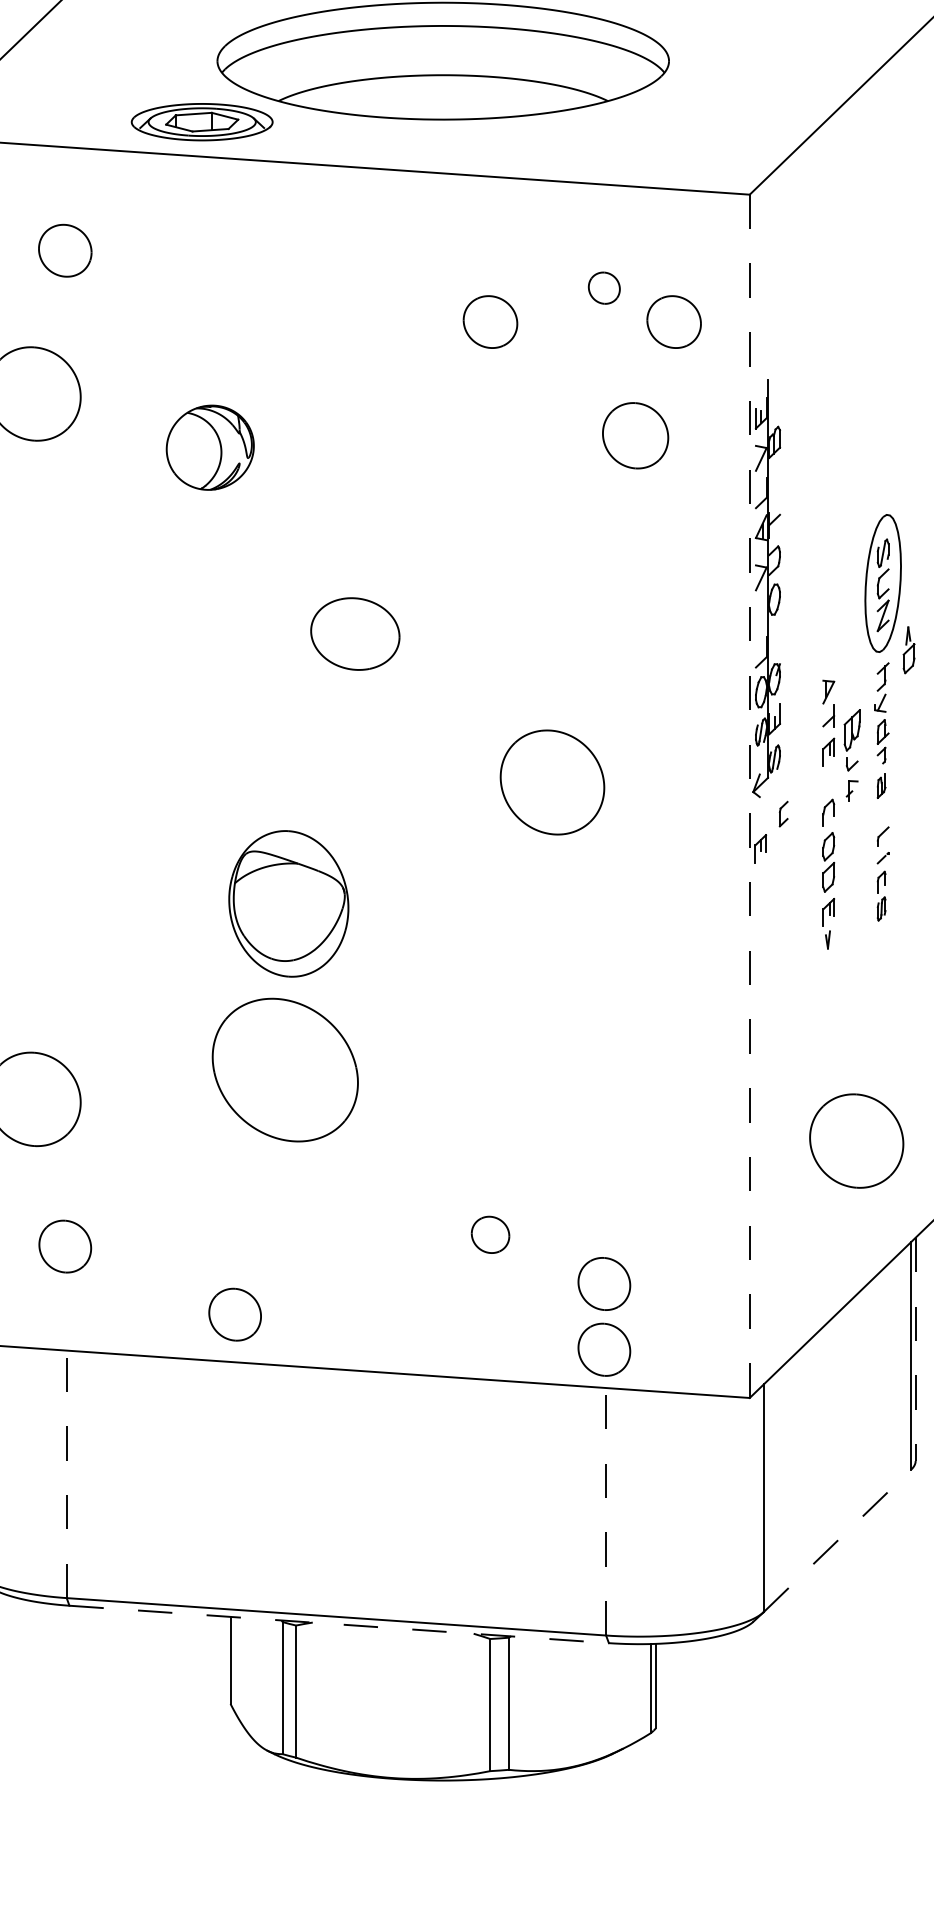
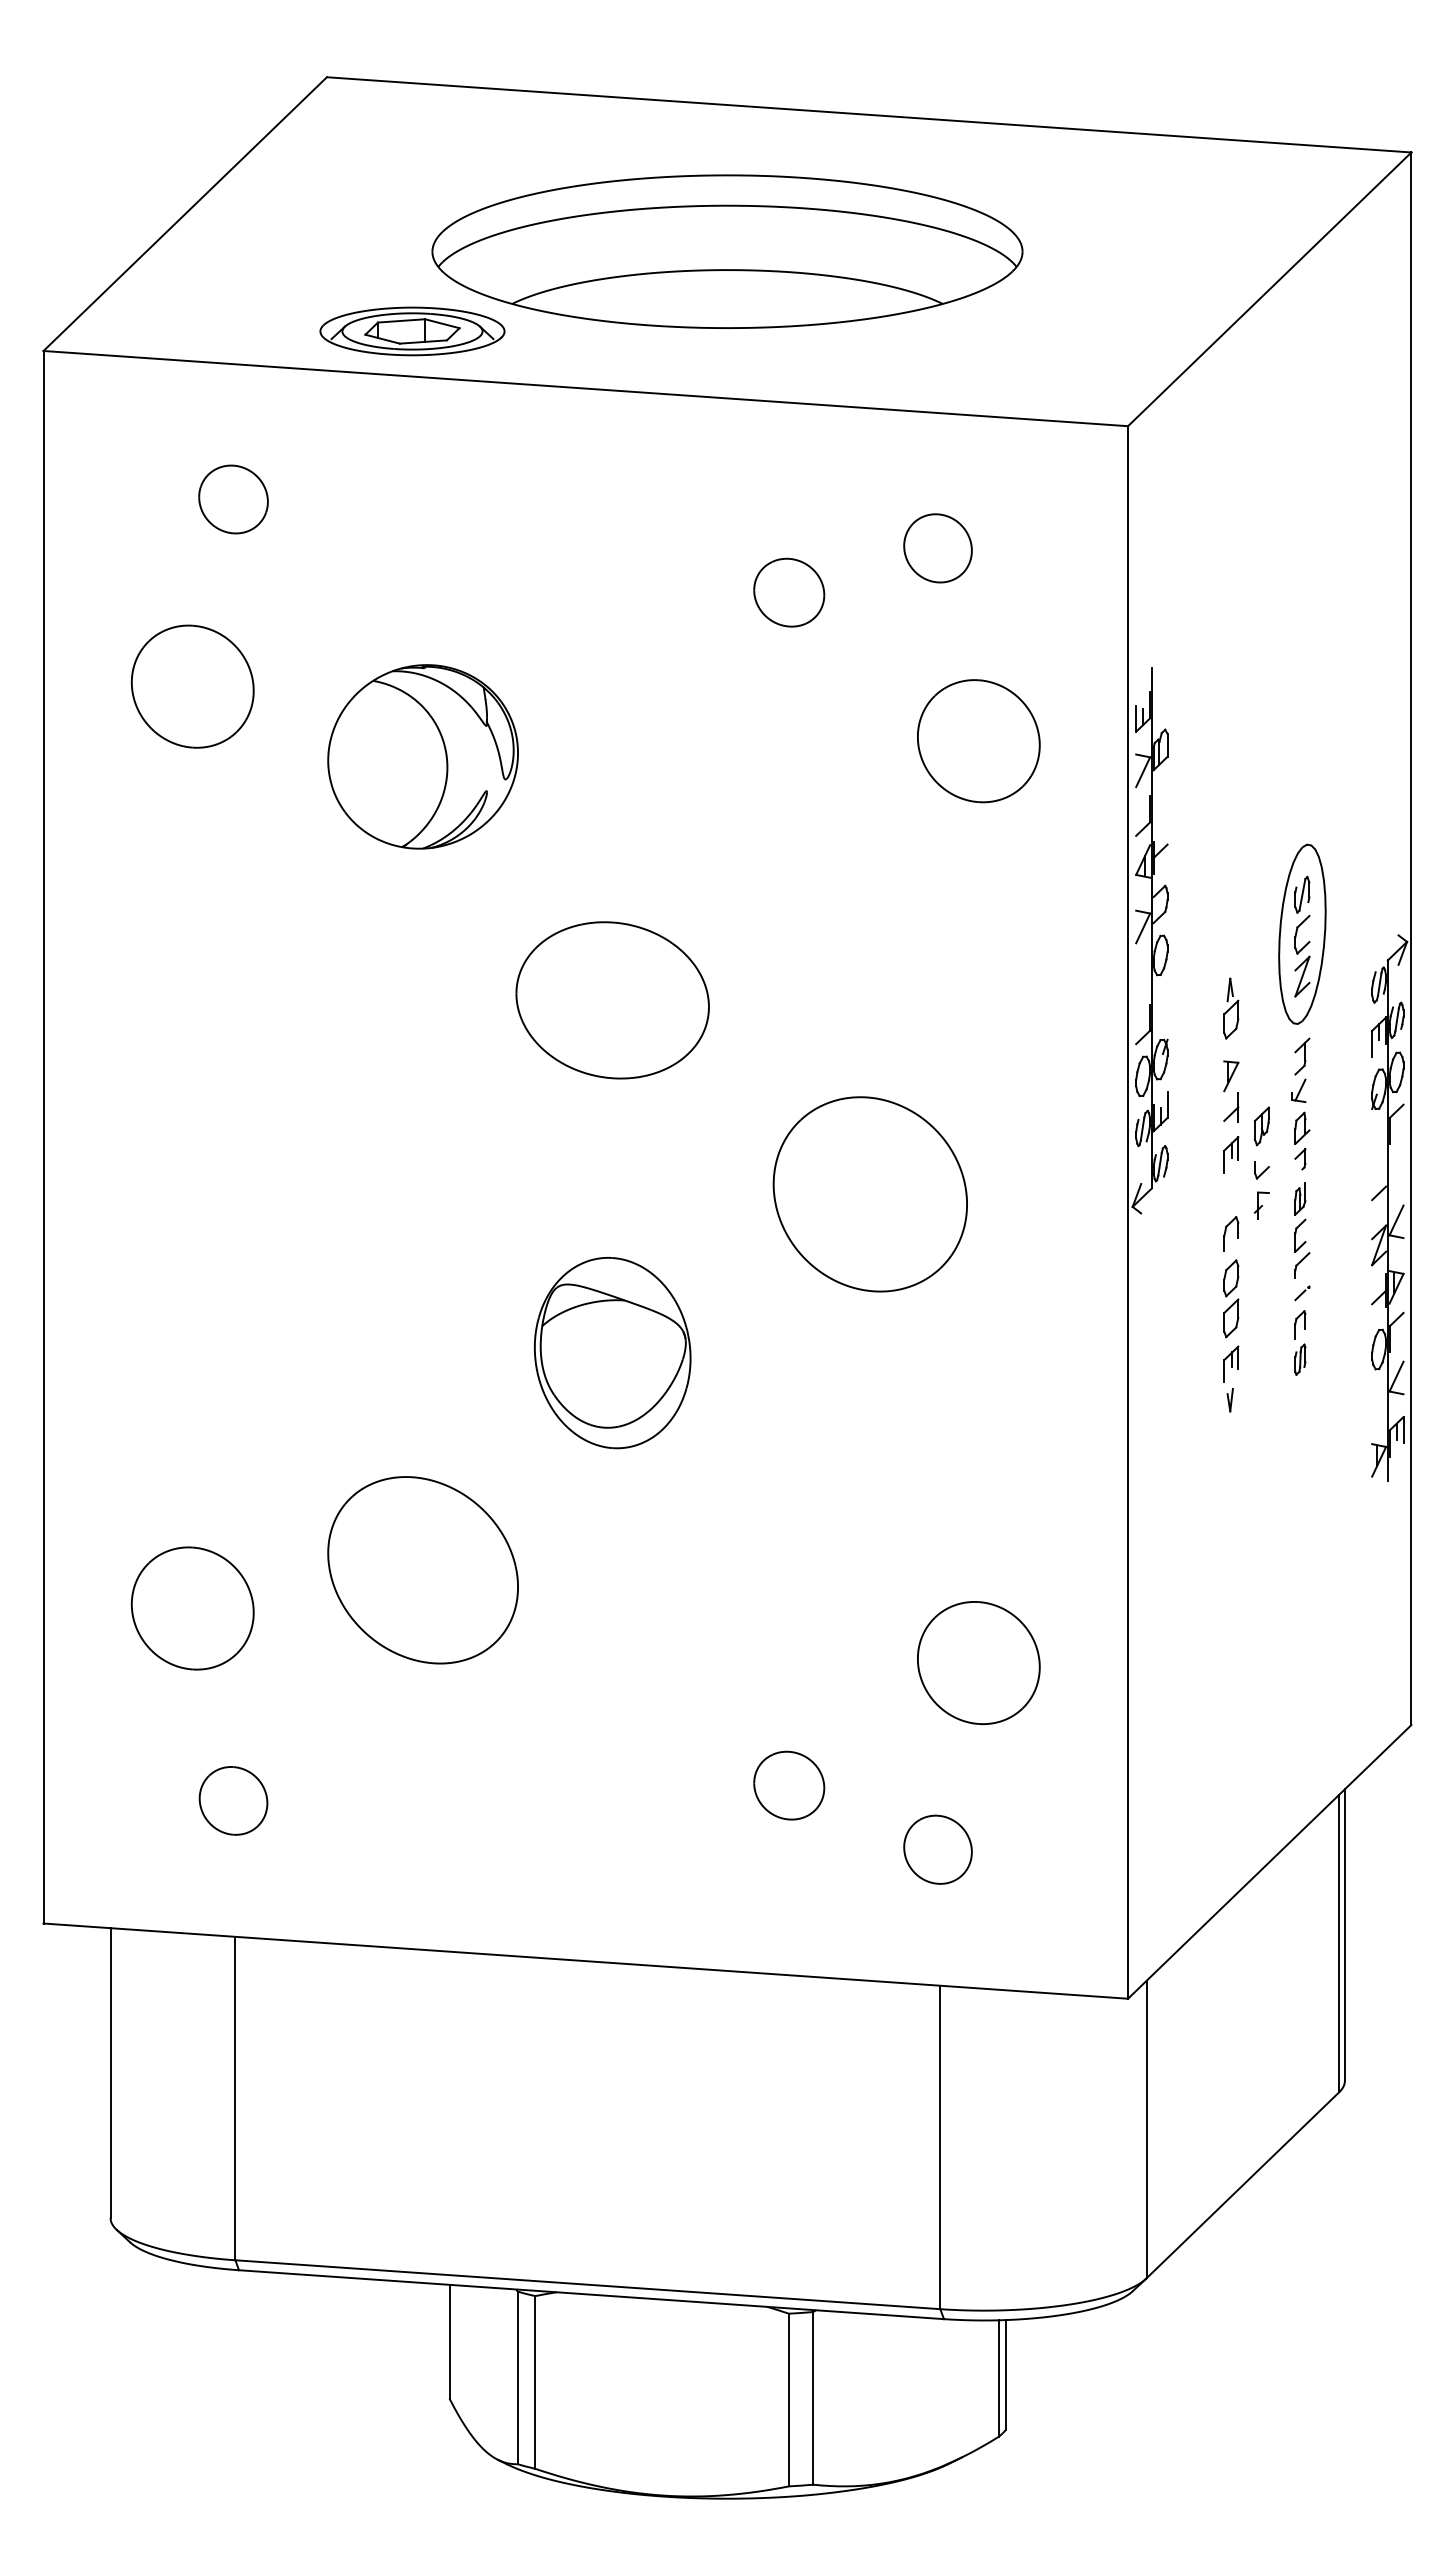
part: (603, 288) -> (937, 548), size x1.67
part: (674, 321) -> (1029, 592), removed
part: (635, 435) -> (978, 741), size x1.43
part: (209, 447) -> (422, 756), size x1.67
part: (355, 634) -> (612, 1000), size x1.67
part: (909, 650) -> (1231, 1008), moved
part: (851, 730) -> (1261, 1126), size x0.71
part: (551, 782) -> (869, 1194), size x1.43
line: (750, 796) -> (1128, 1212), dashed -> solid
part: (783, 813) -> (1300, 1235), moved
part: (760, 848) -> (1142, 1280), removed
part: (288, 904) -> (612, 1353), moved
part: (284, 1070) -> (422, 1570), moved
part: (856, 1140) -> (978, 1662), moved
part: (490, 1234) -> (789, 1785), size x1.43
part: (235, 1314) -> (455, 1889), removed
part: (603, 1349) -> (937, 1935), removed
line: (915, 1349) -> (1344, 1935), dashed -> solid
line: (66, 1474) -> (235, 2098), dashed -> solid
line: (606, 1511) -> (940, 2147), dashed -> solid
line: (837, 1540) -> (1242, 2185), dashed -> solid
line: (339, 1624) -> (591, 2294), dashed -> solid

